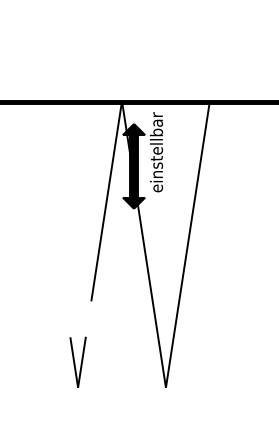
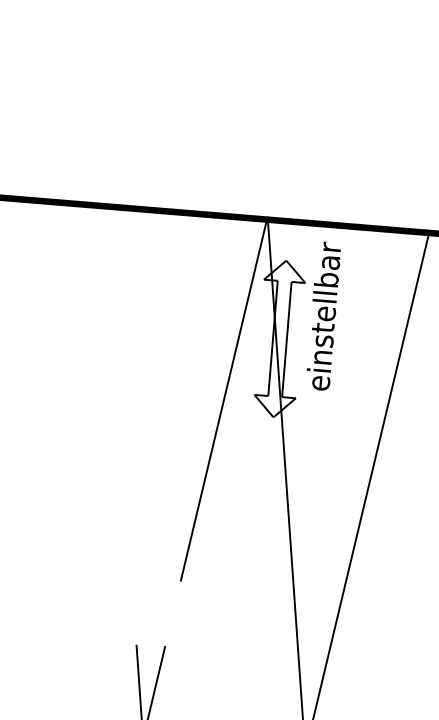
fill: (133, 165) -> (279, 337), removed

